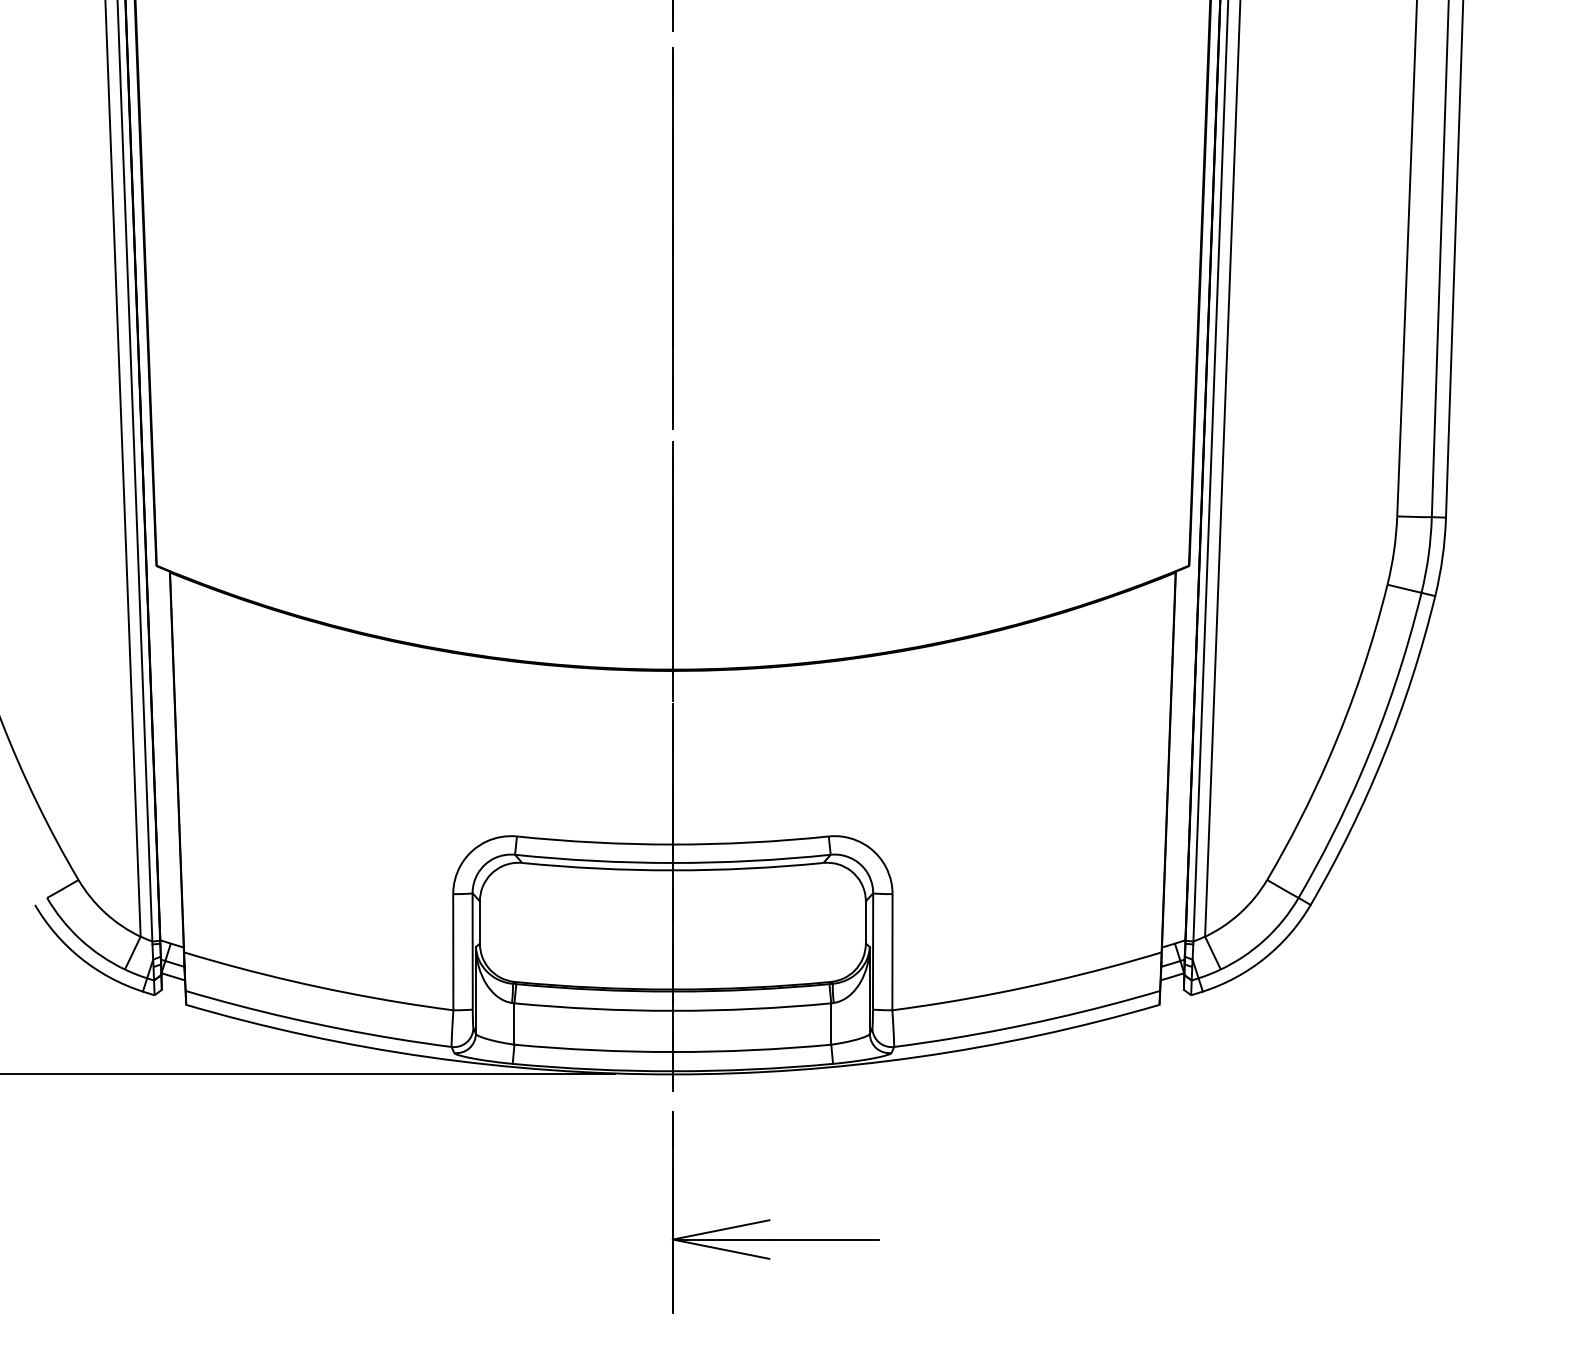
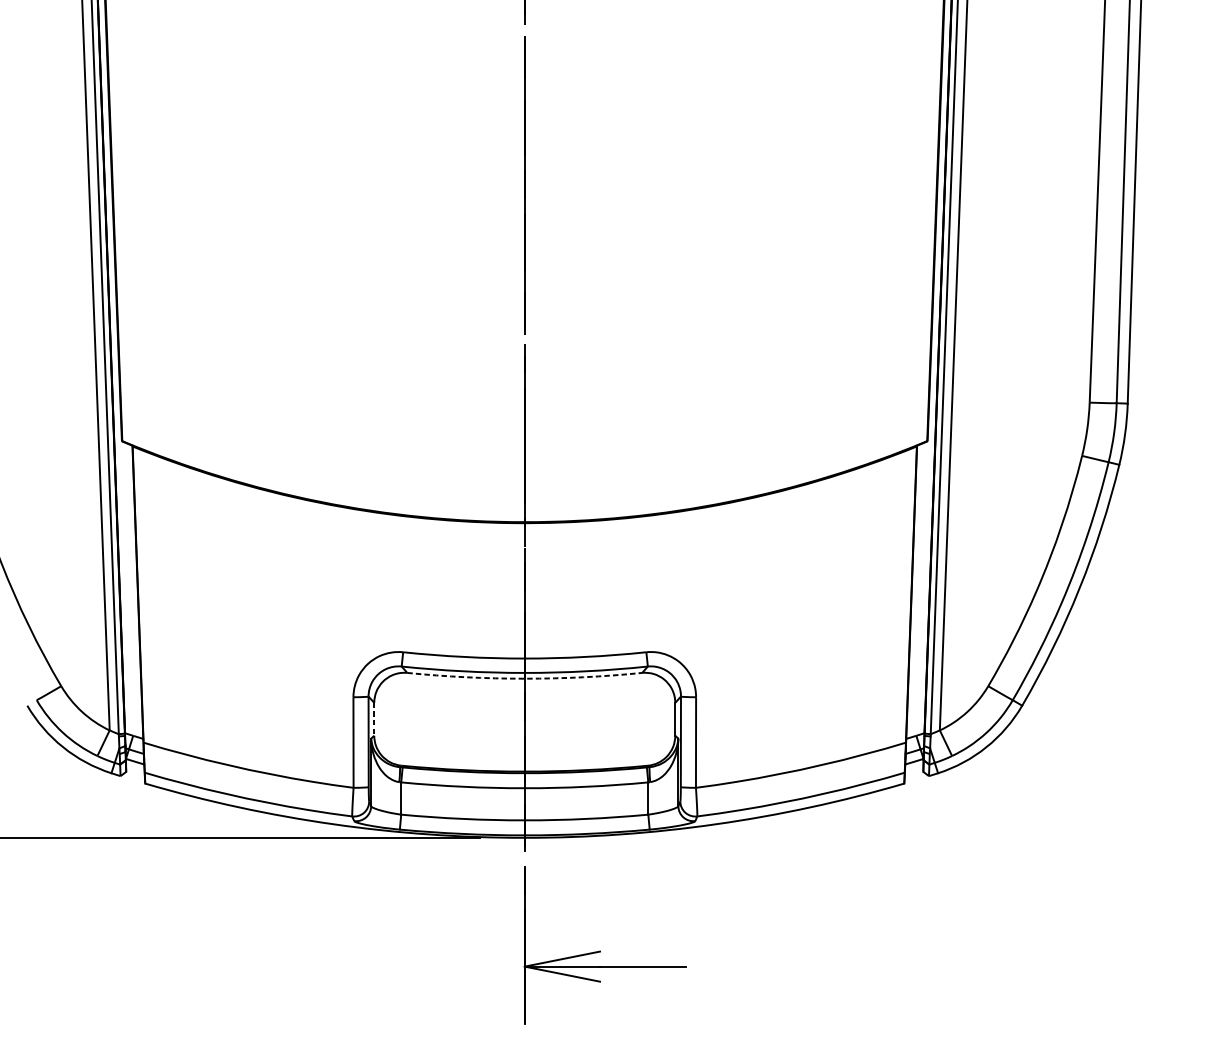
arc: (672, 870) -> (524, 678), solid -> dashed
line: (479, 922) -> (373, 719), solid -> dashed

